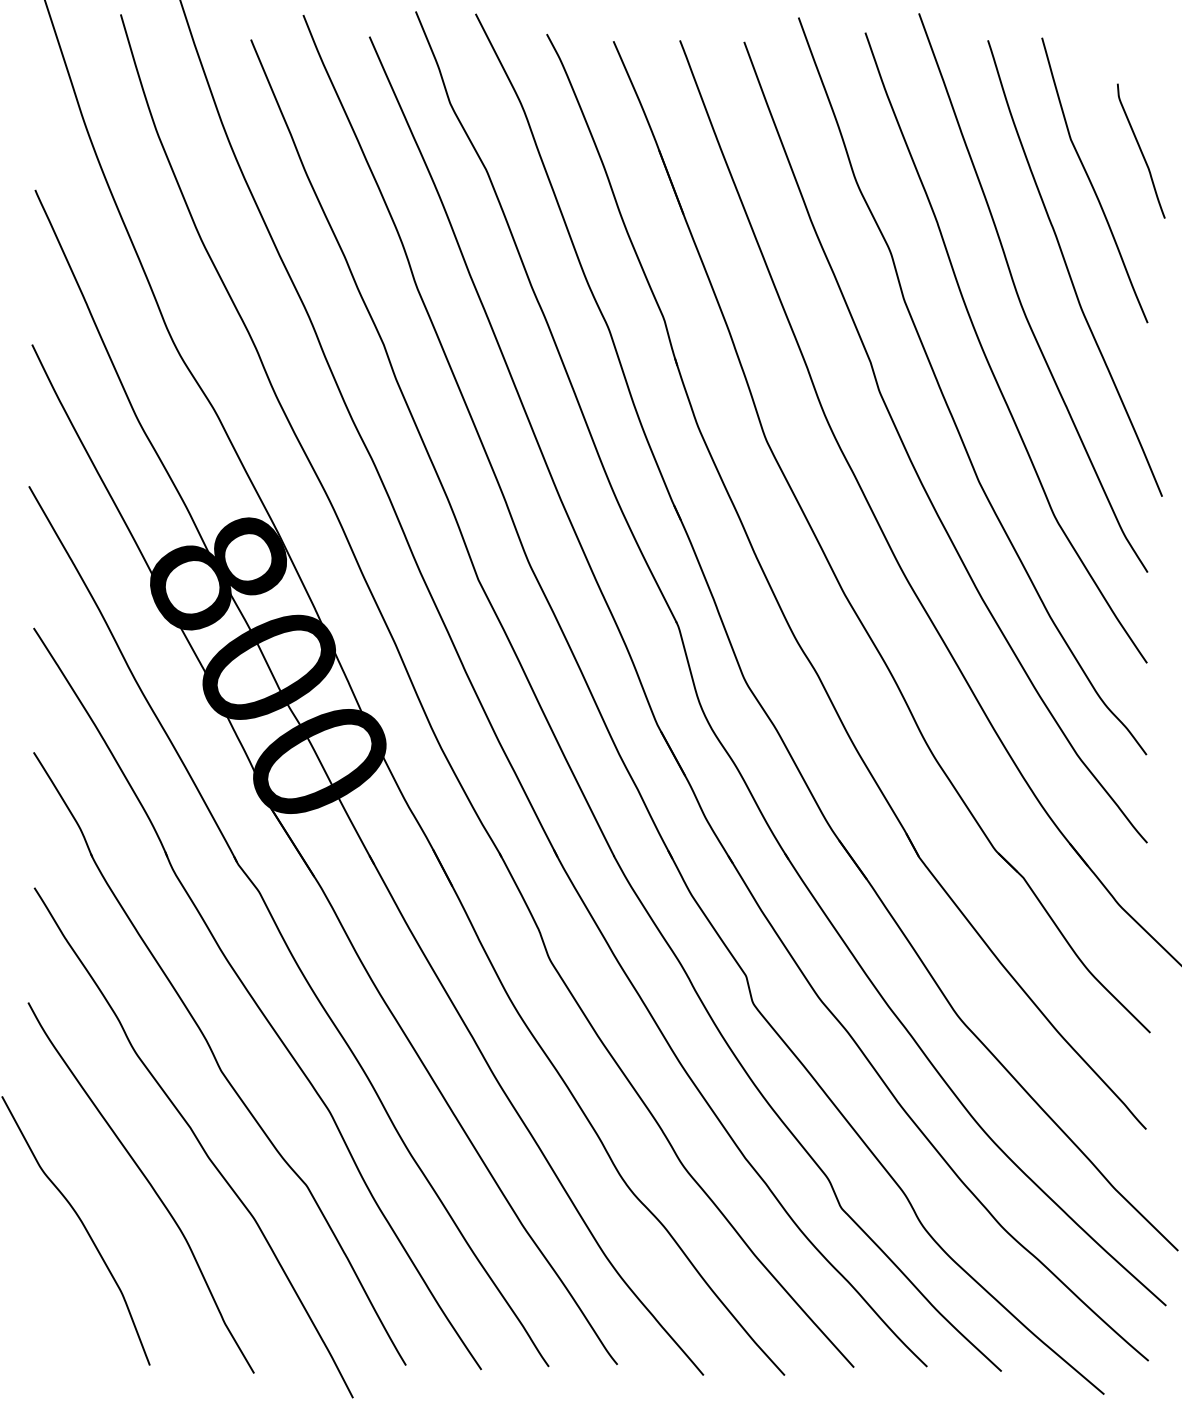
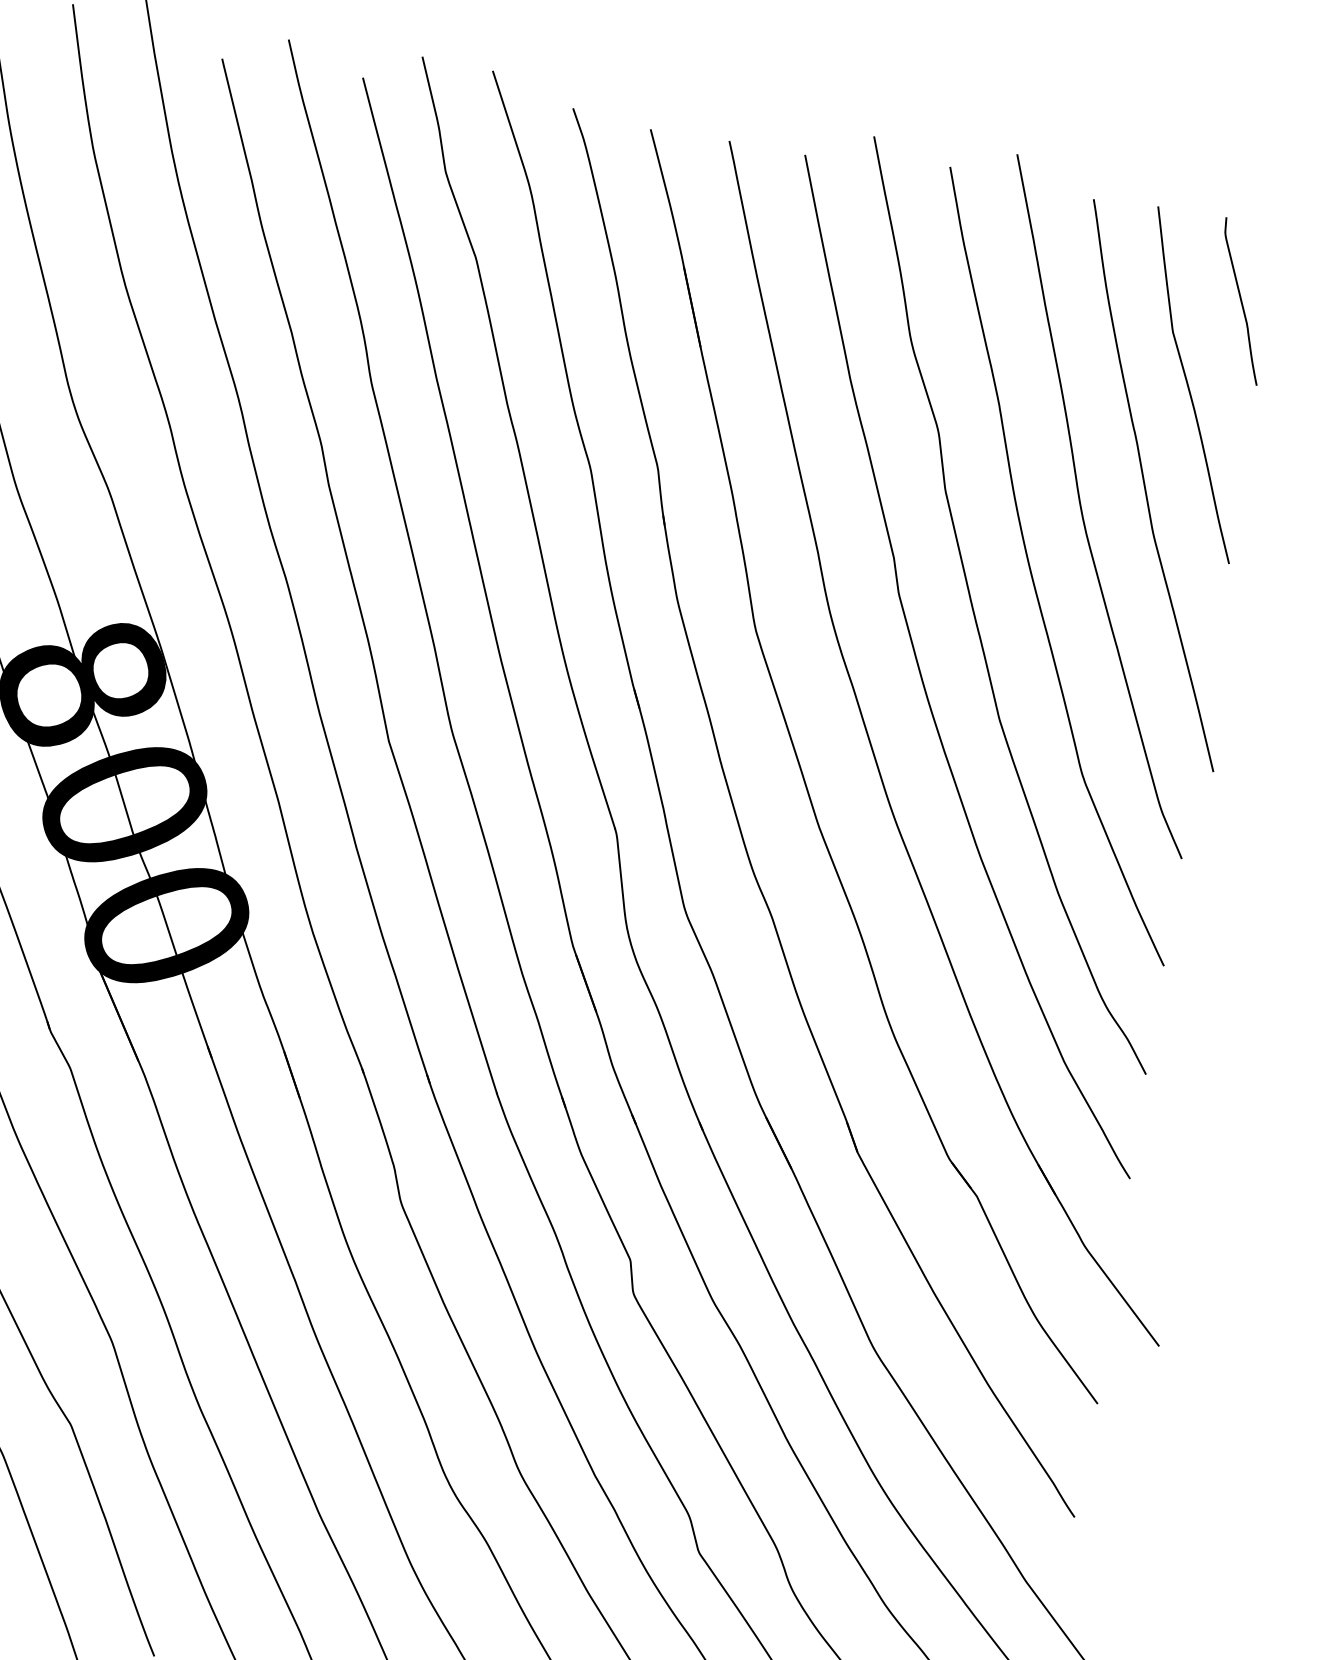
curve: (1141, 150) -> (1241, 300), moved

